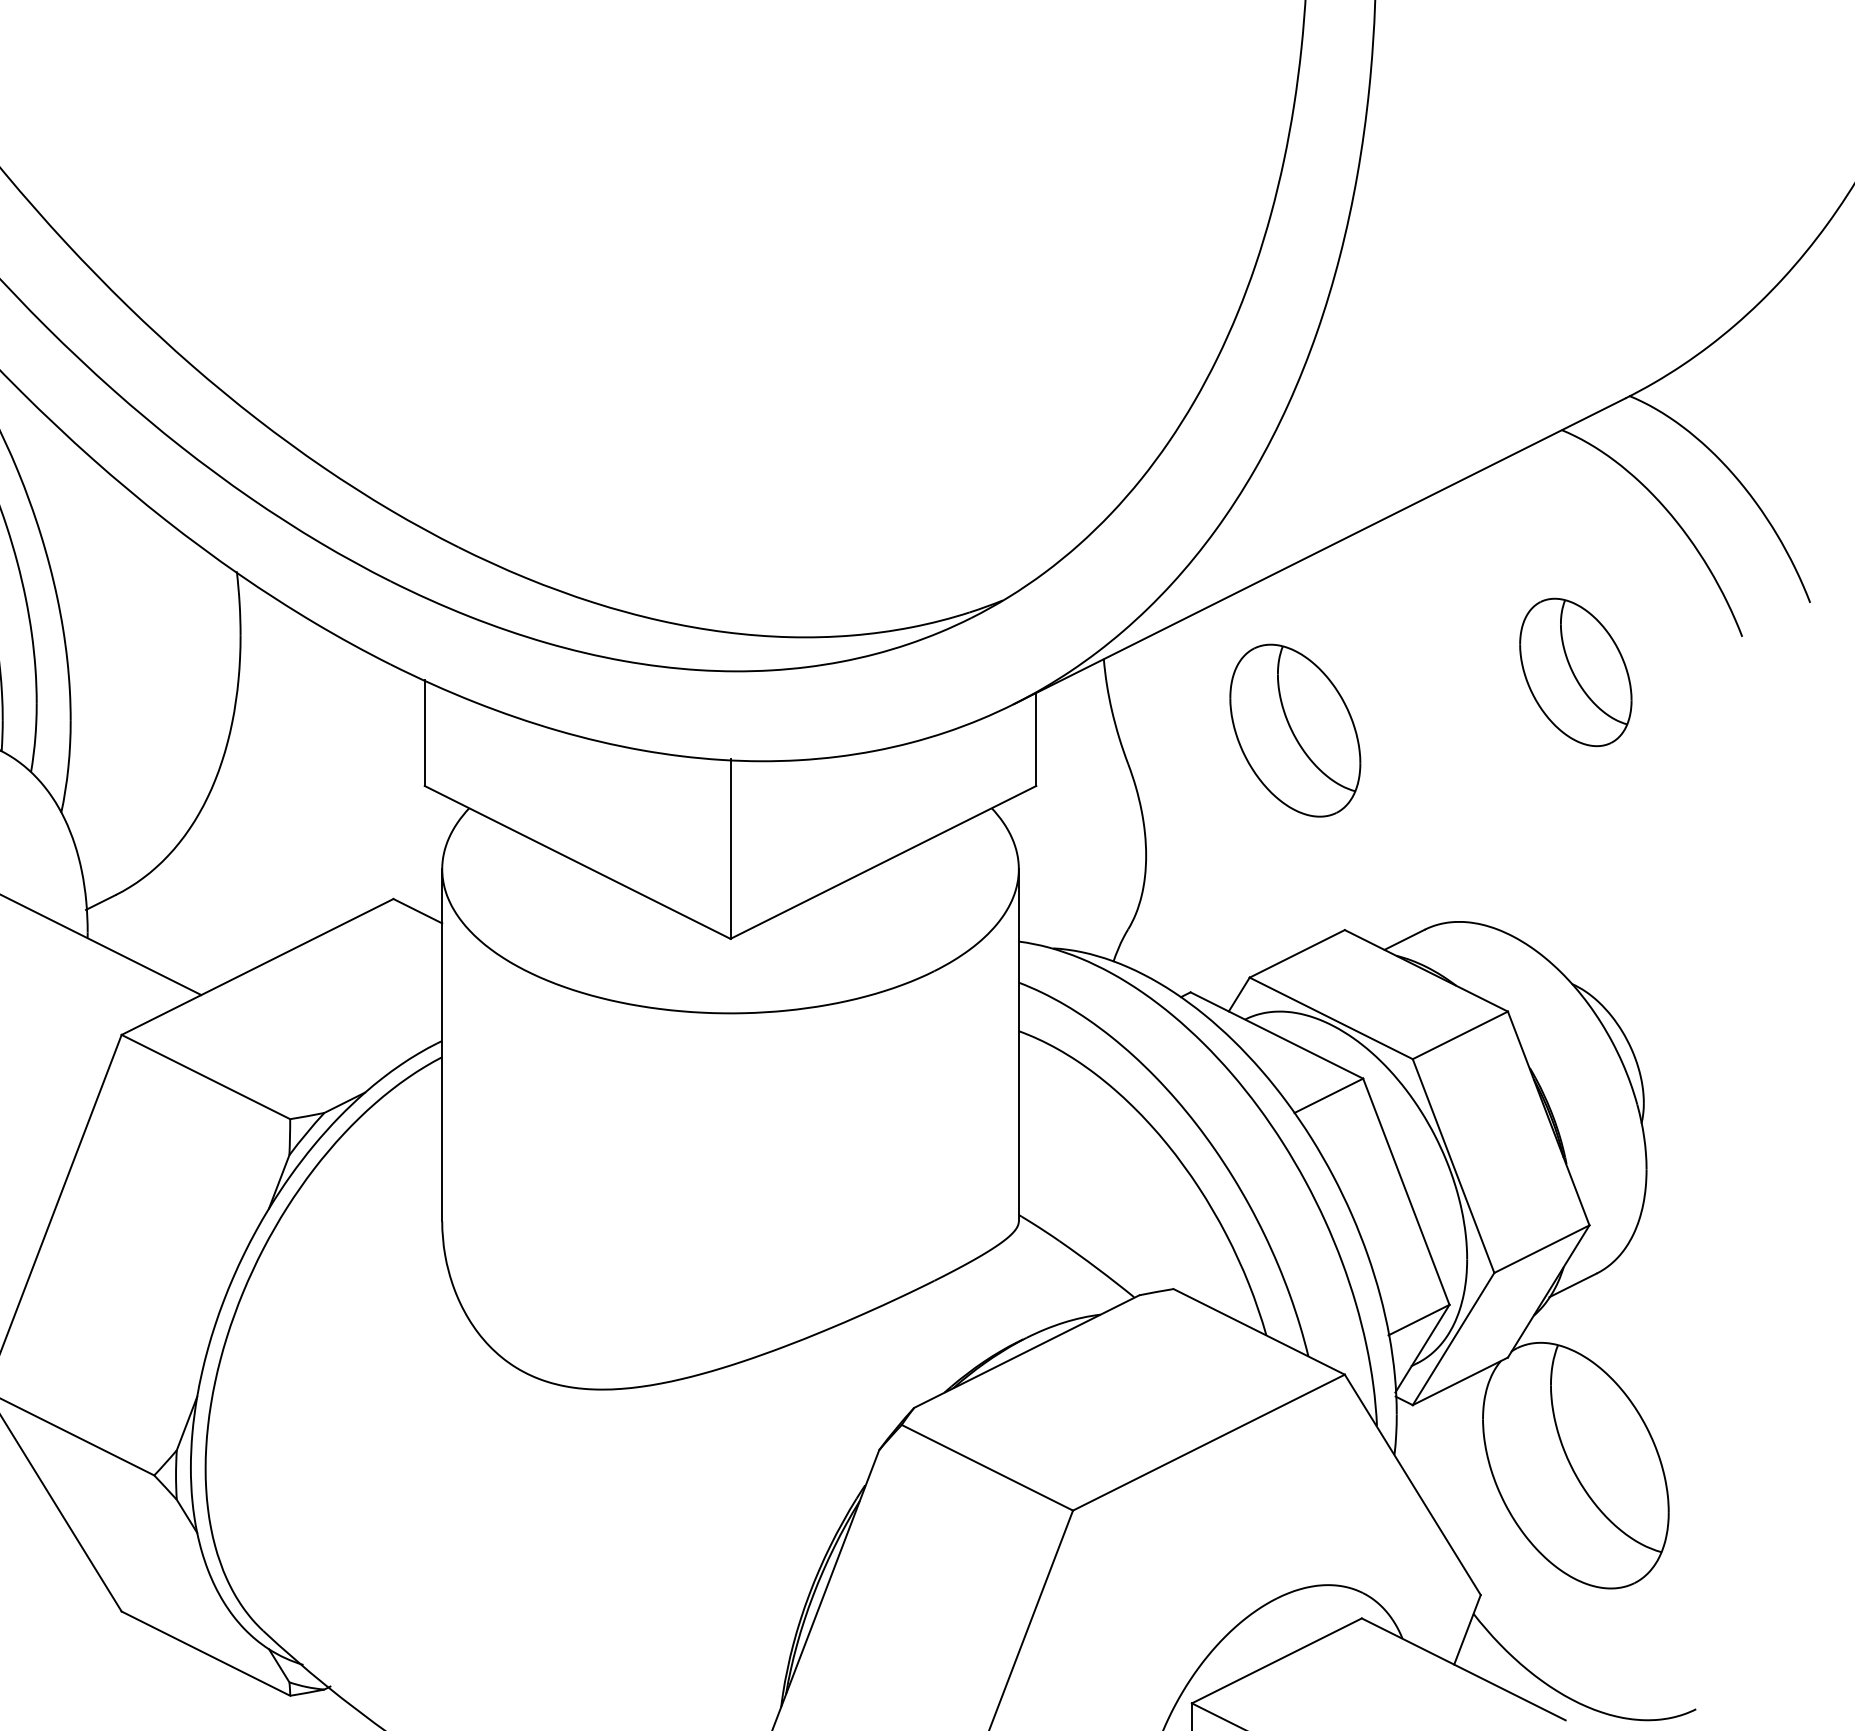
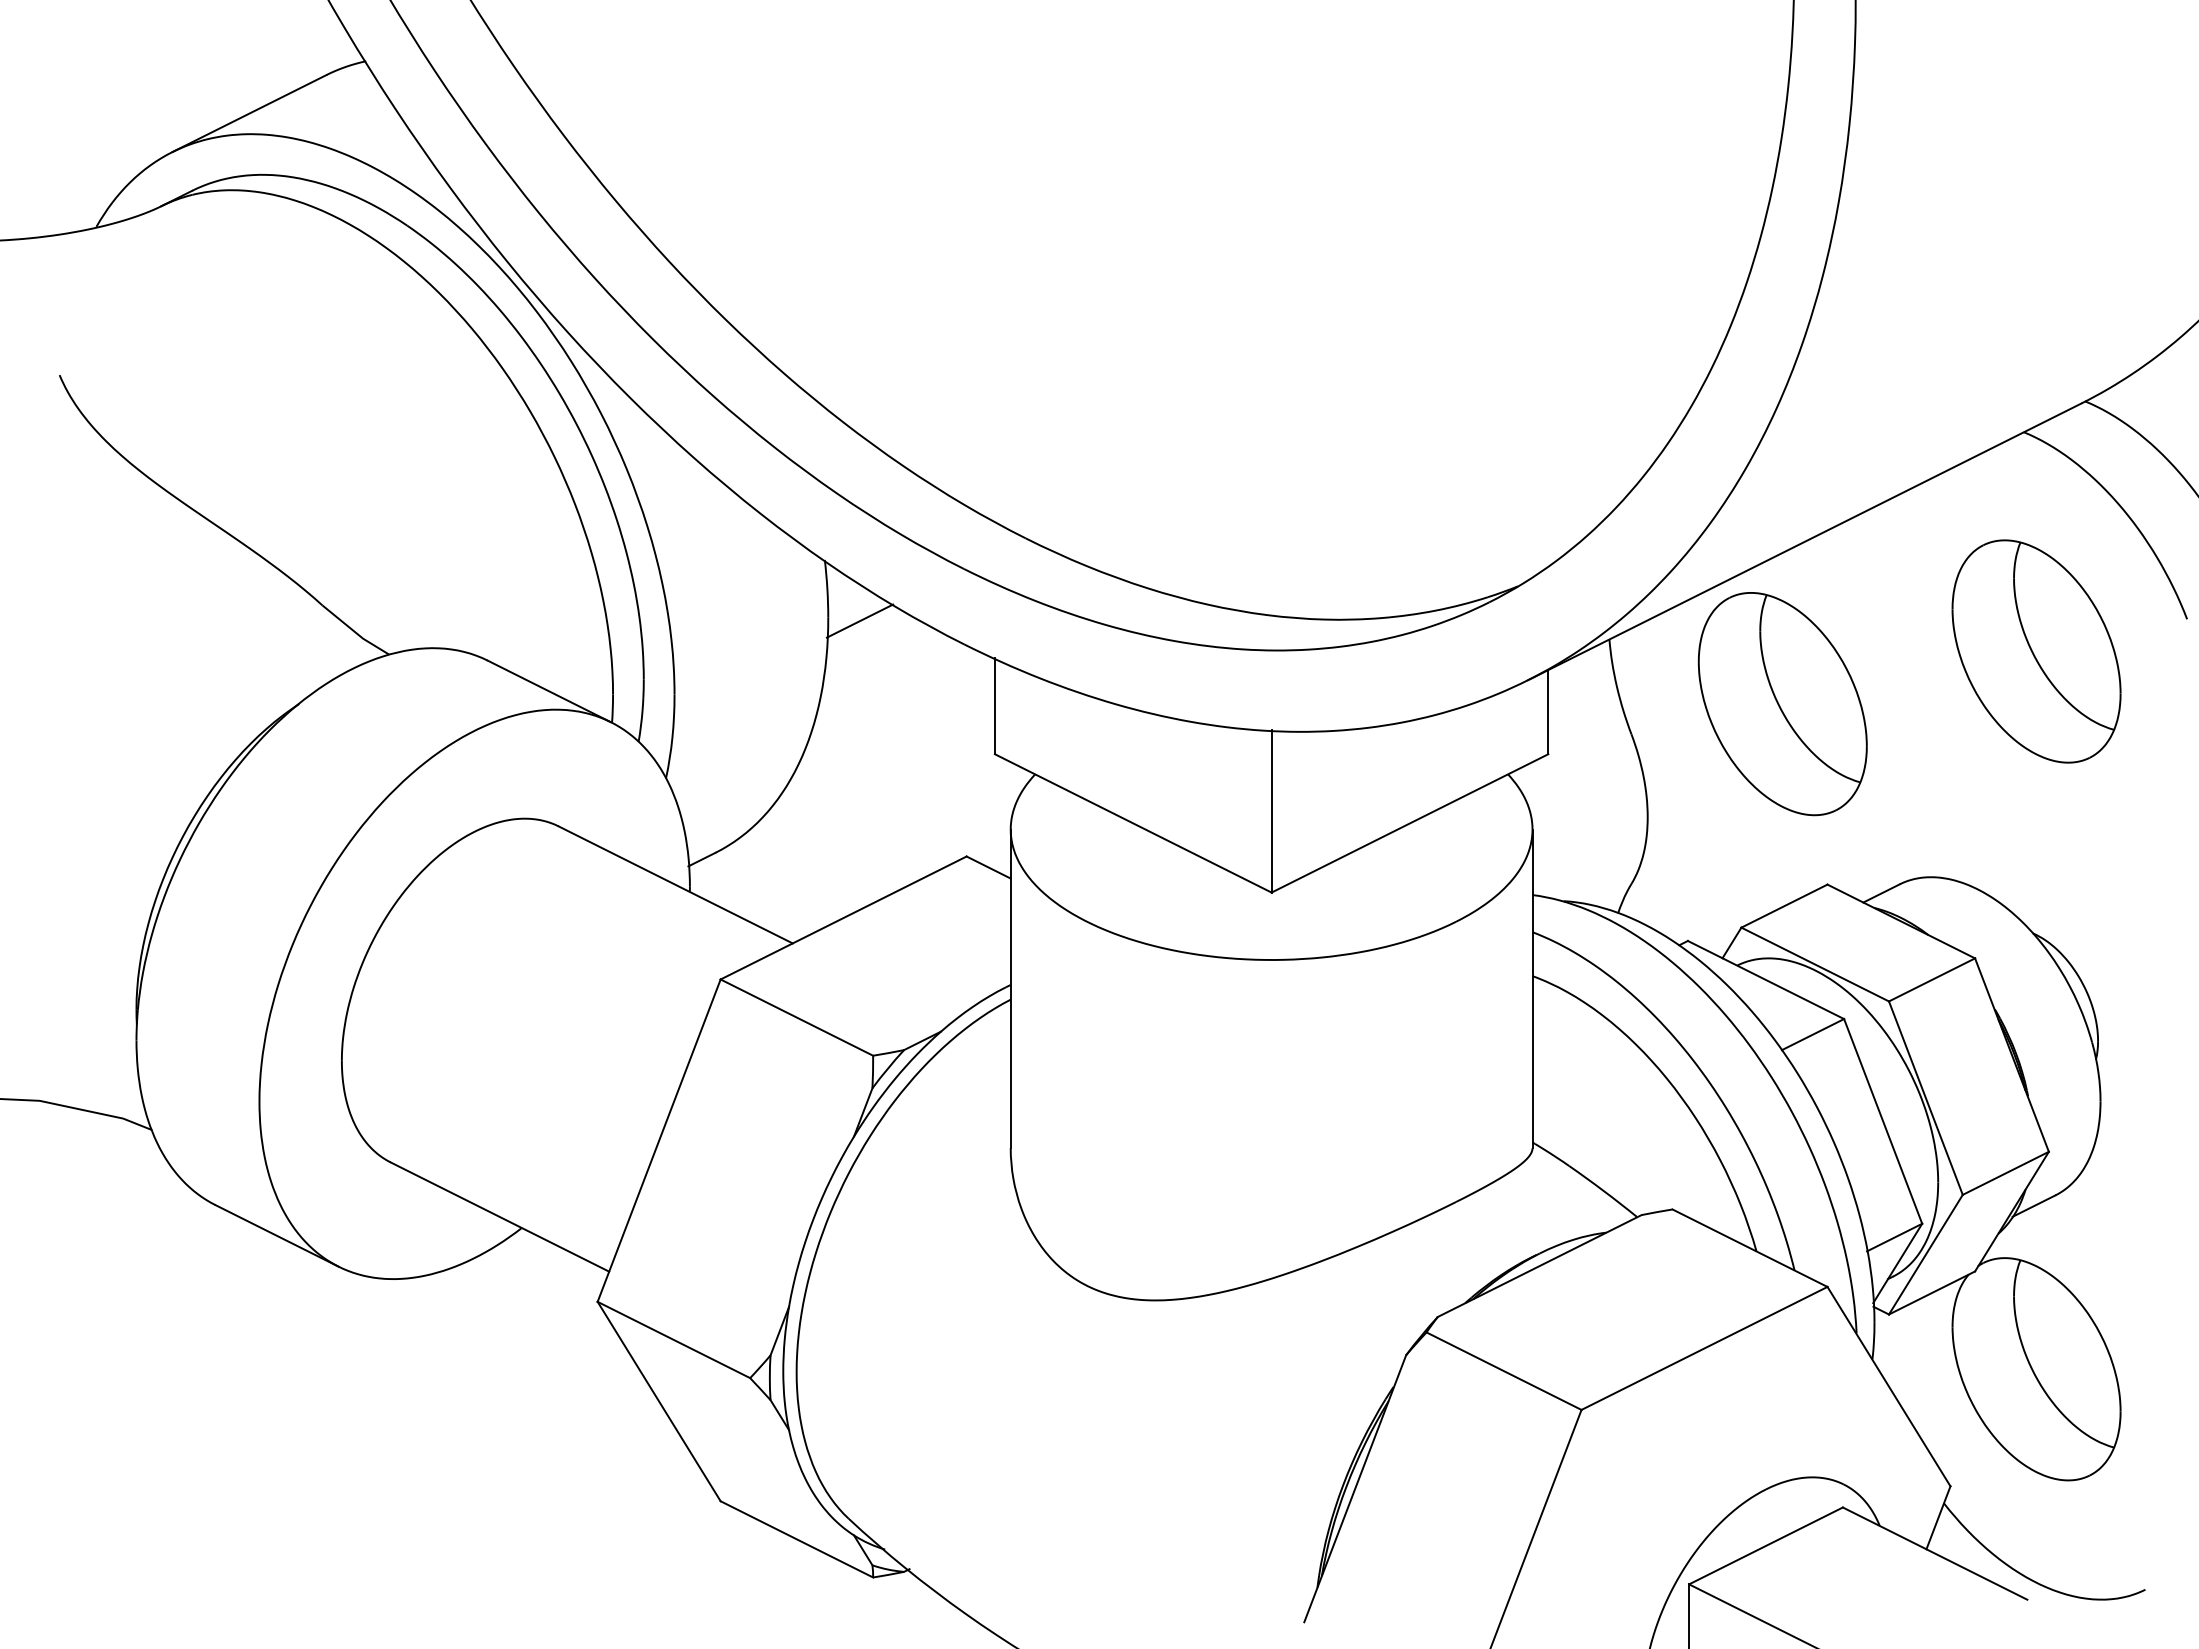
line: (275, 638) -> (859, 620), added
part: (1575, 672) -> (2036, 651), size x1.67
part: (1295, 731) -> (1782, 704), size x1.43

